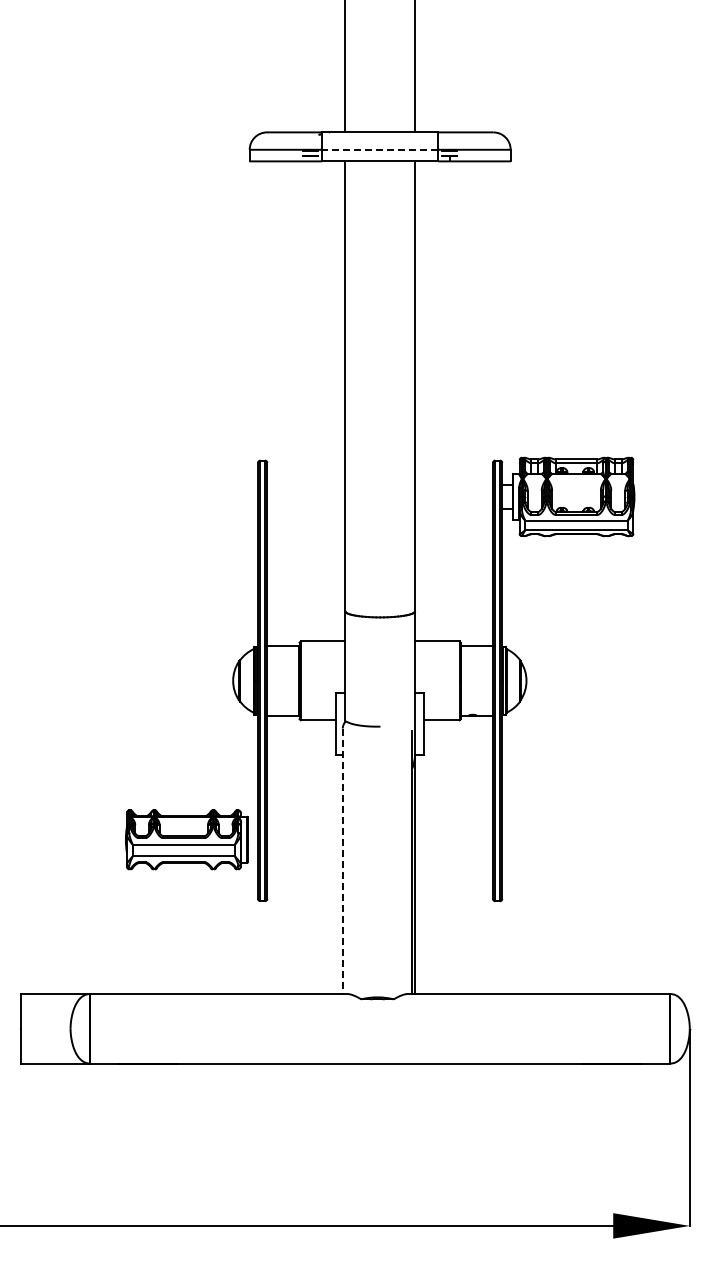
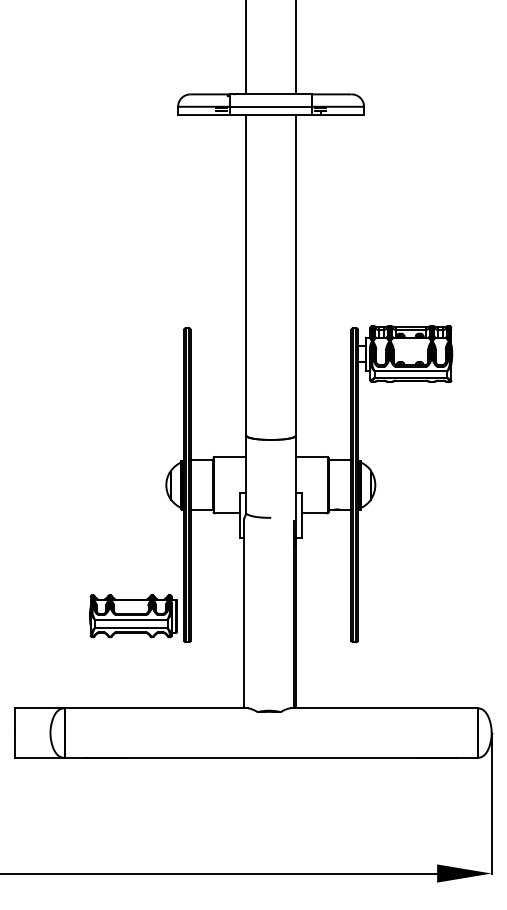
line: (380, 149) -> (271, 106), dashed -> solid
part: (186, 839) -> (133, 616), moved
line: (342, 861) -> (244, 613), dashed -> solid

